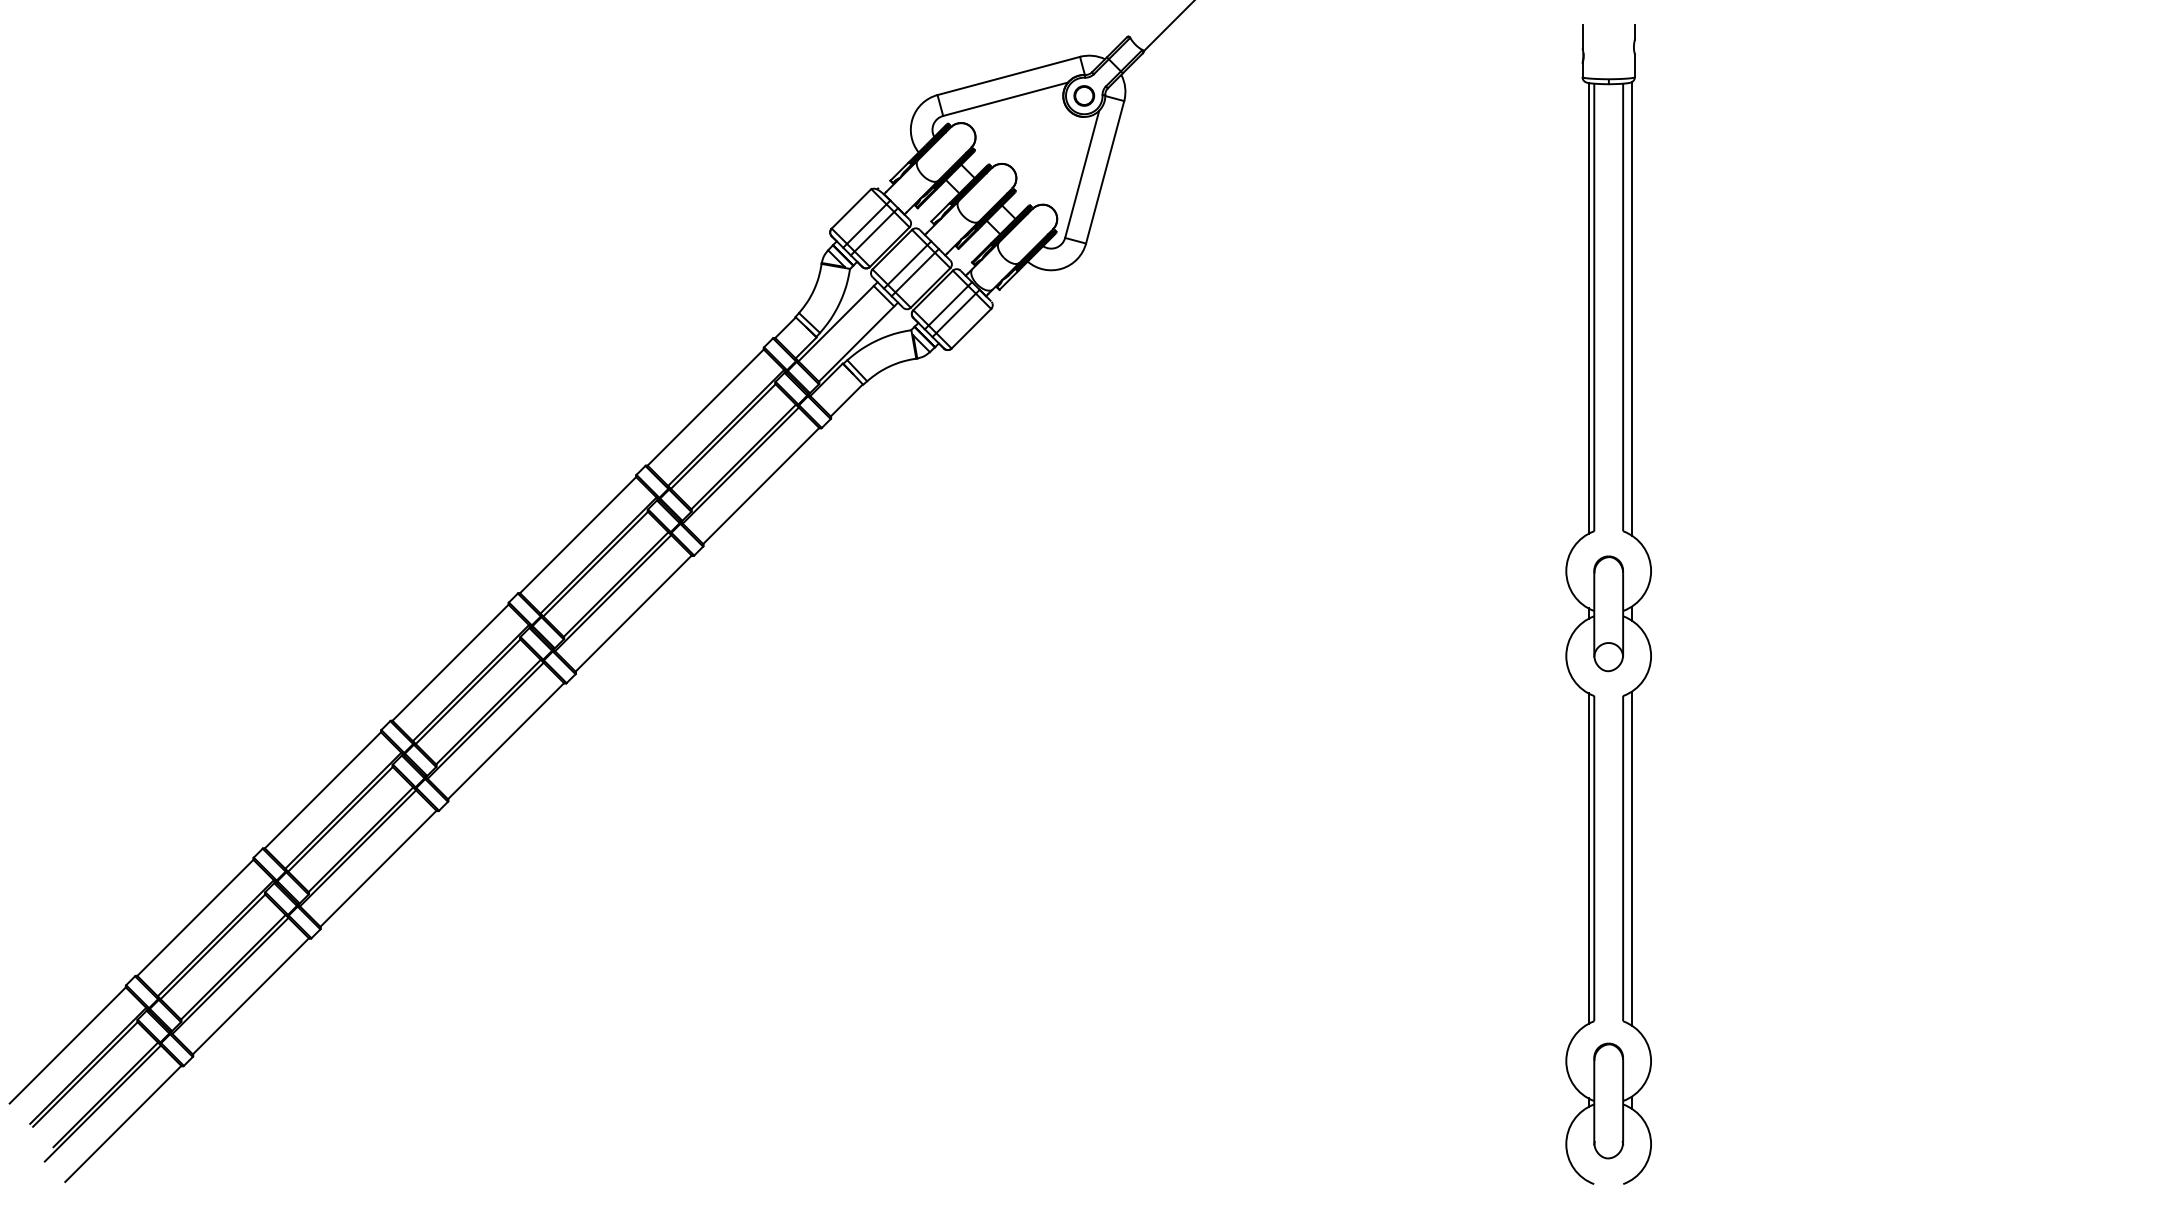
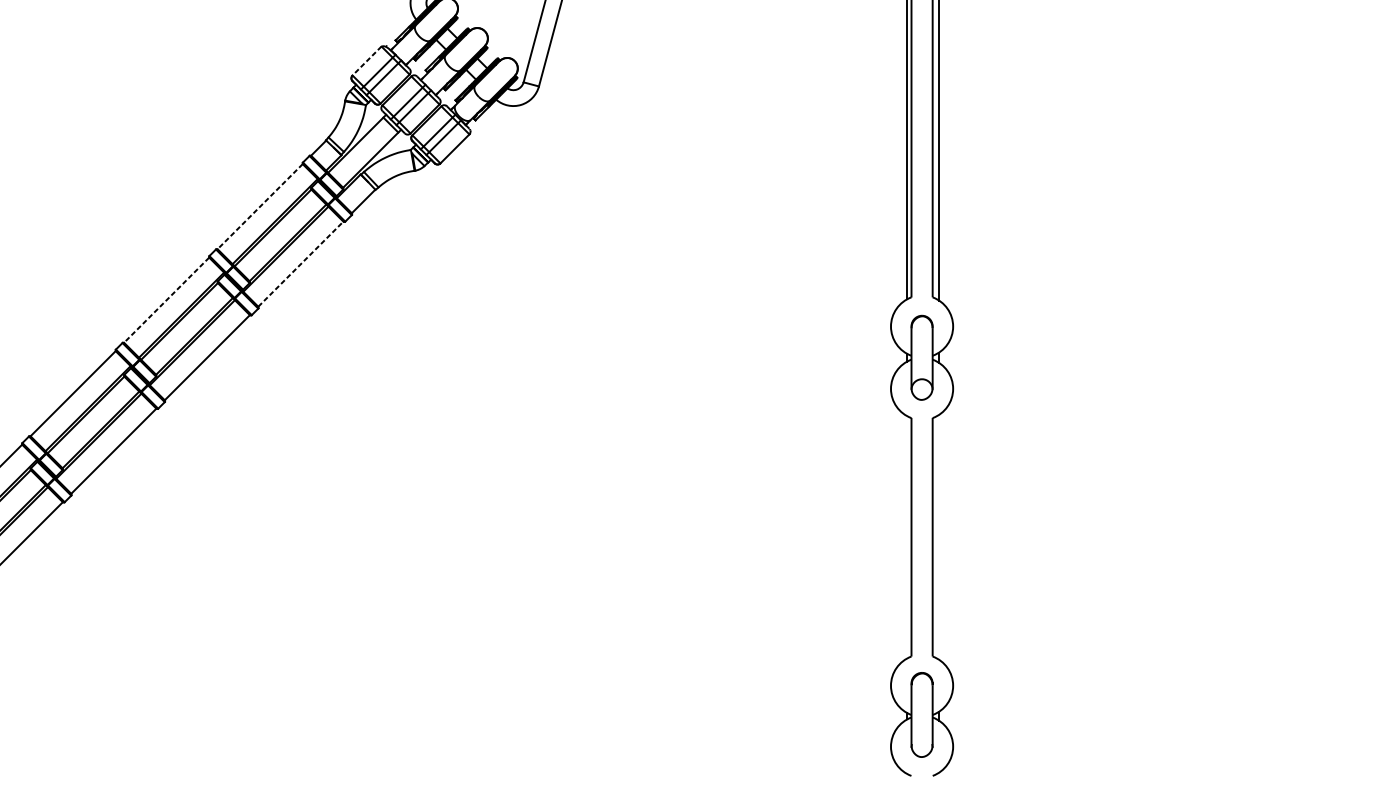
line: (851, 208) -> (367, 60), solid -> dashed
line: (705, 407) -> (260, 206), solid -> dashed
line: (761, 485) -> (301, 263), solid -> dashed
line: (577, 535) -> (166, 300), solid -> dashed
line: (1588, 858) -> (907, 537), removed
line: (1631, 858) -> (938, 537), removed

